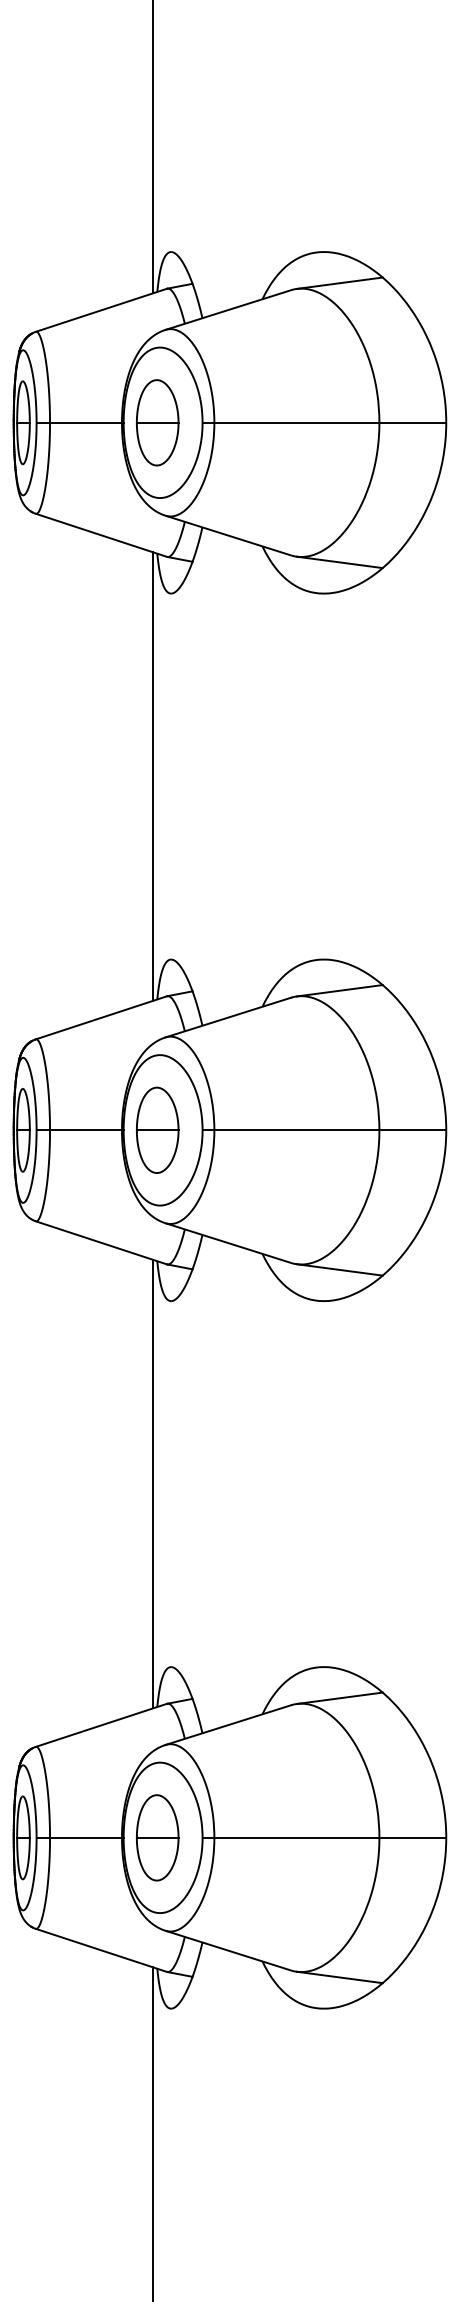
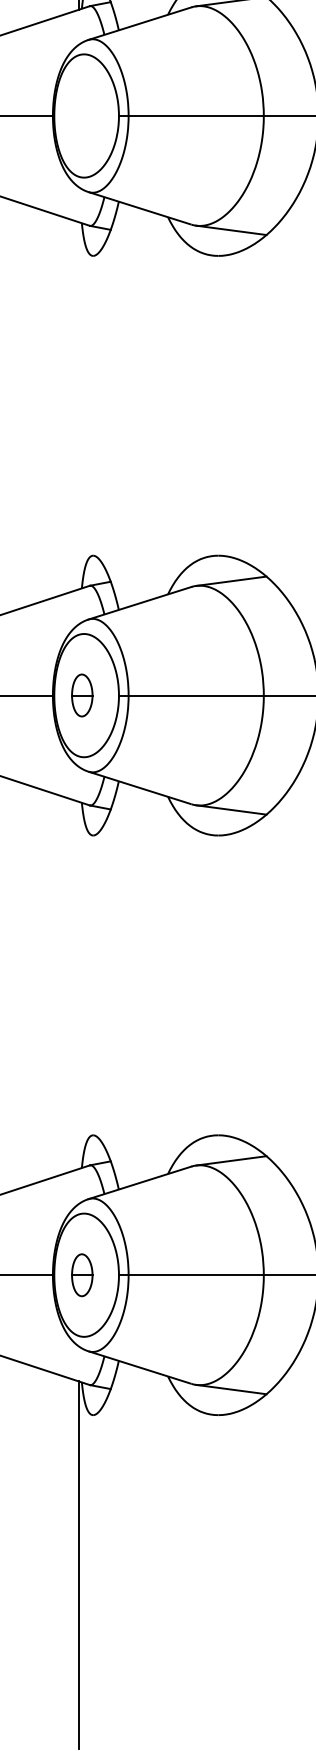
part: (157, 422) -> (82, 115), removed
line: (153, 776) -> (78, 405), removed
part: (157, 1129) -> (82, 694), size x0.6
line: (153, 1483) -> (78, 984), removed
part: (157, 1837) -> (82, 1274), size x0.6

